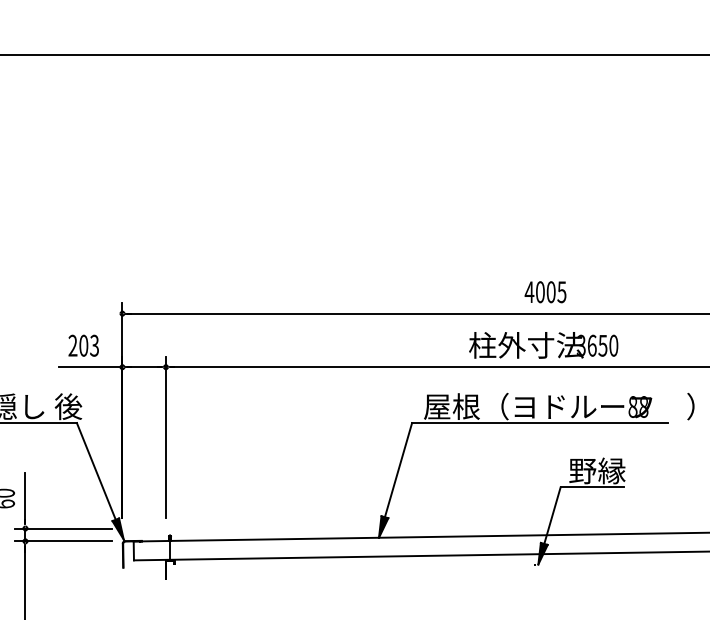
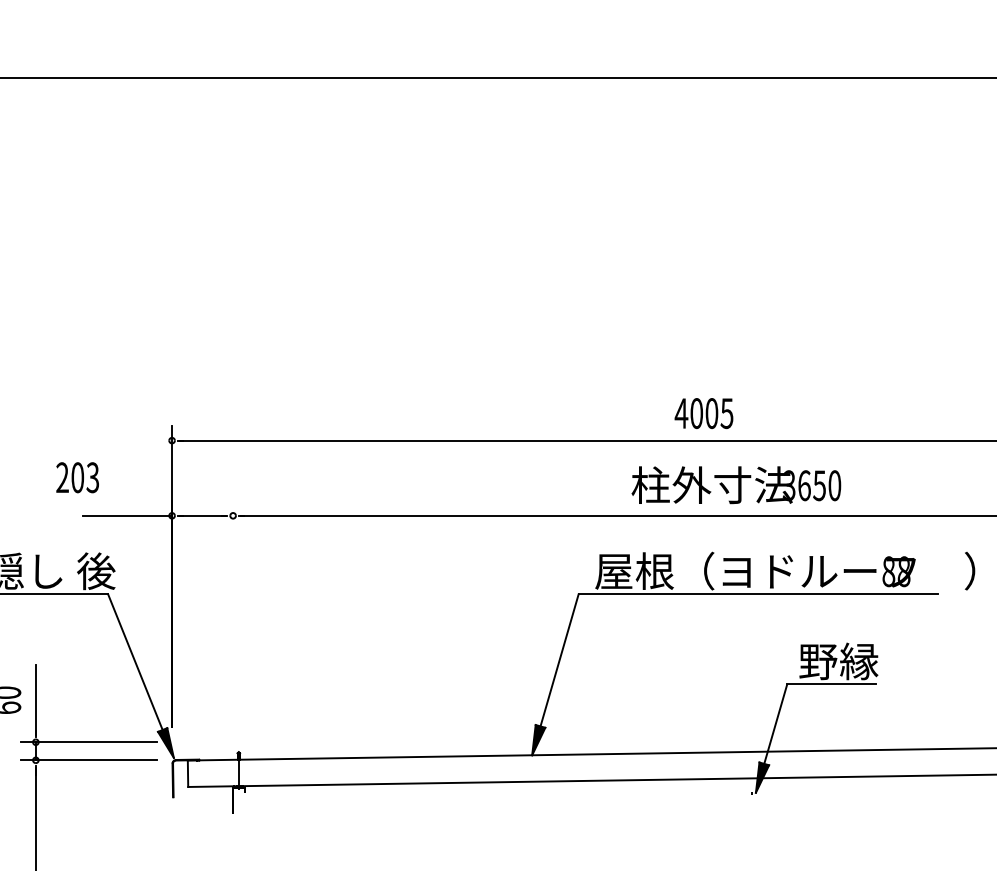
text: (545, 292) -> (703, 413), moved
text: (83, 345) -> (77, 477), moved
text: (543, 345) -> (736, 485), moved
line: (166, 436) -> (233, 613), removed

